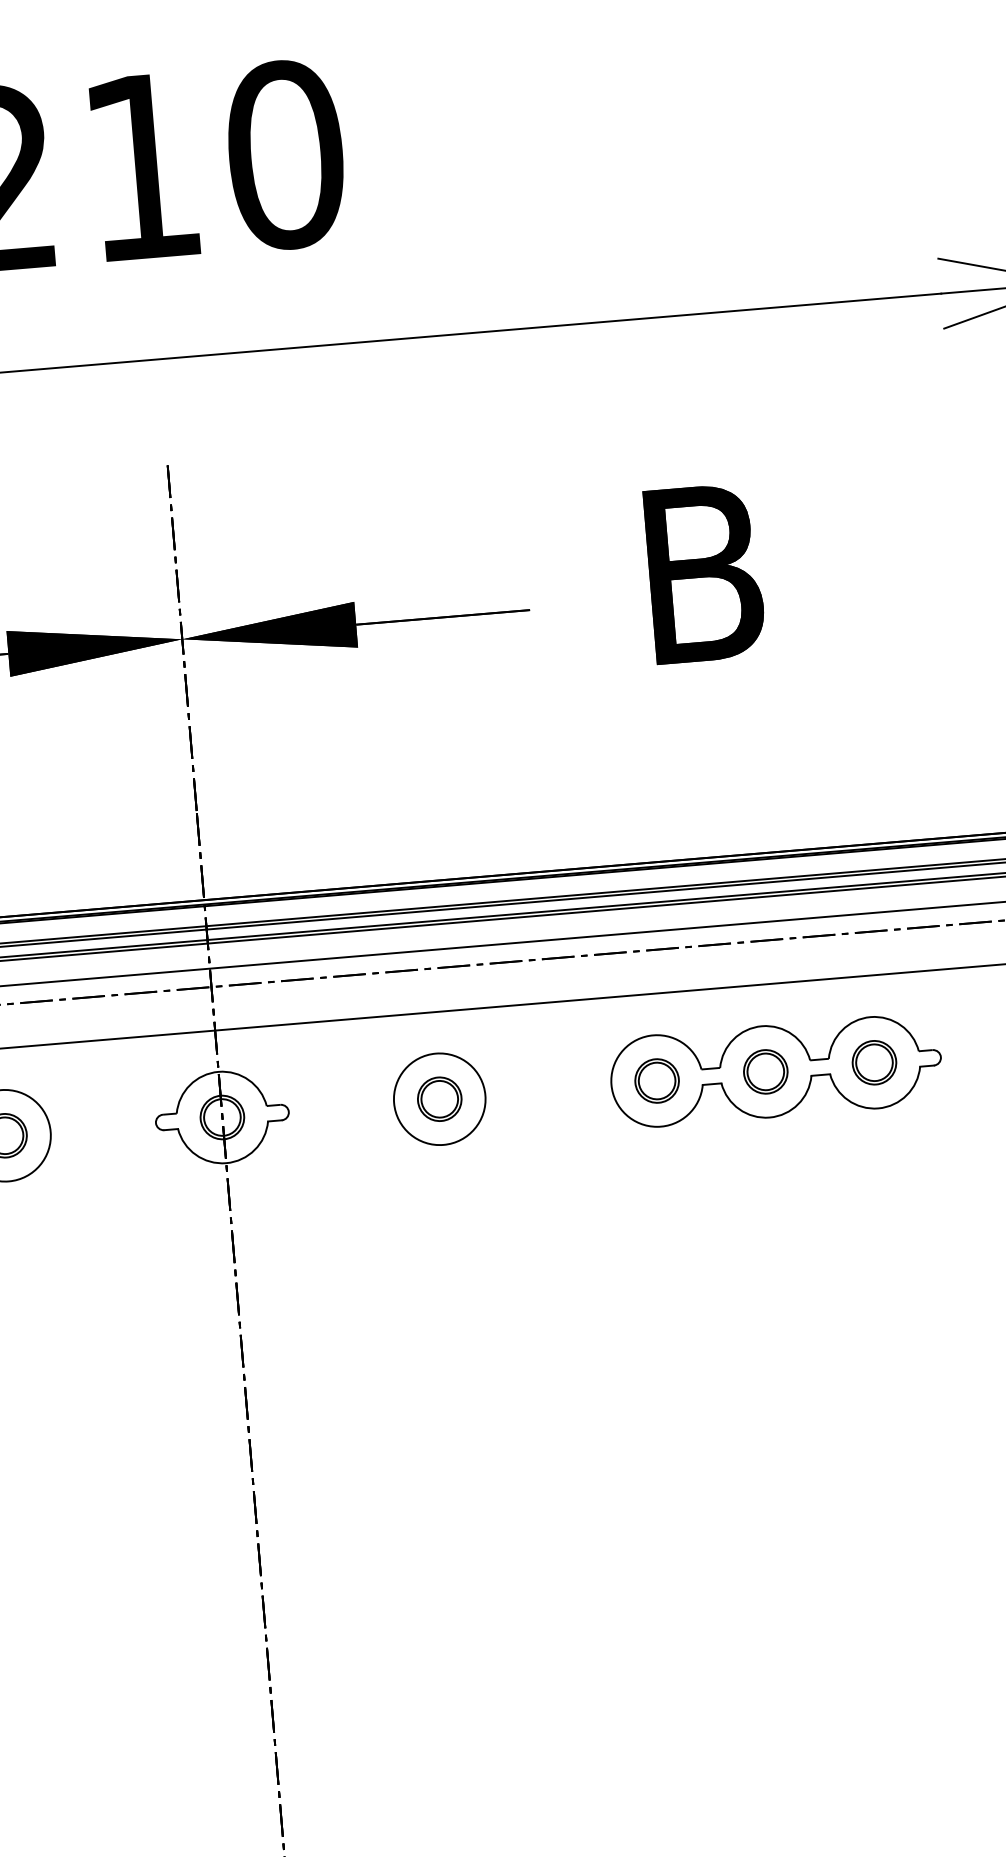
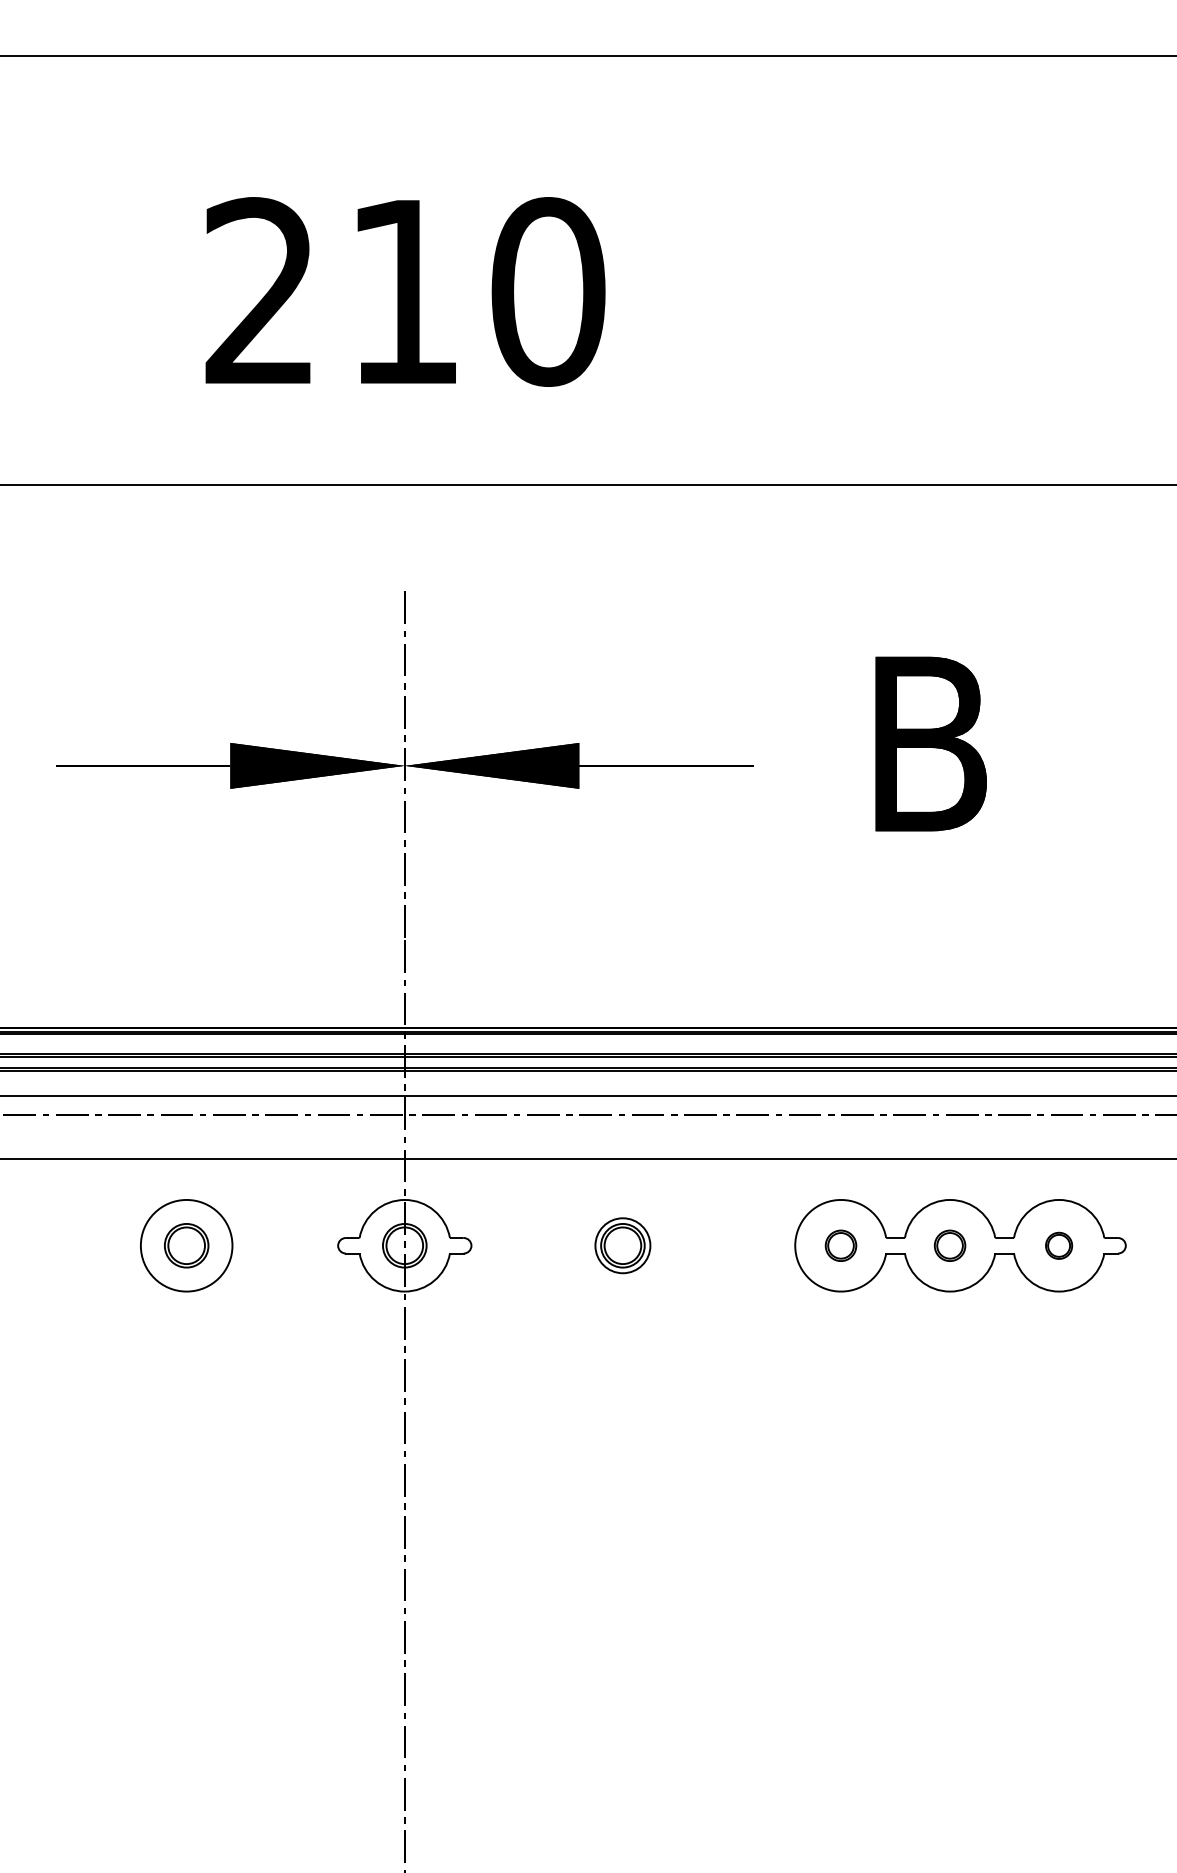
part: (873, 1062) -> (1058, 1245), size x0.6
part: (765, 1071) -> (949, 1245), size x0.7
part: (656, 1080) -> (840, 1245), size x0.7
circle: (439, 1099) -> (622, 1245), size x0.6

